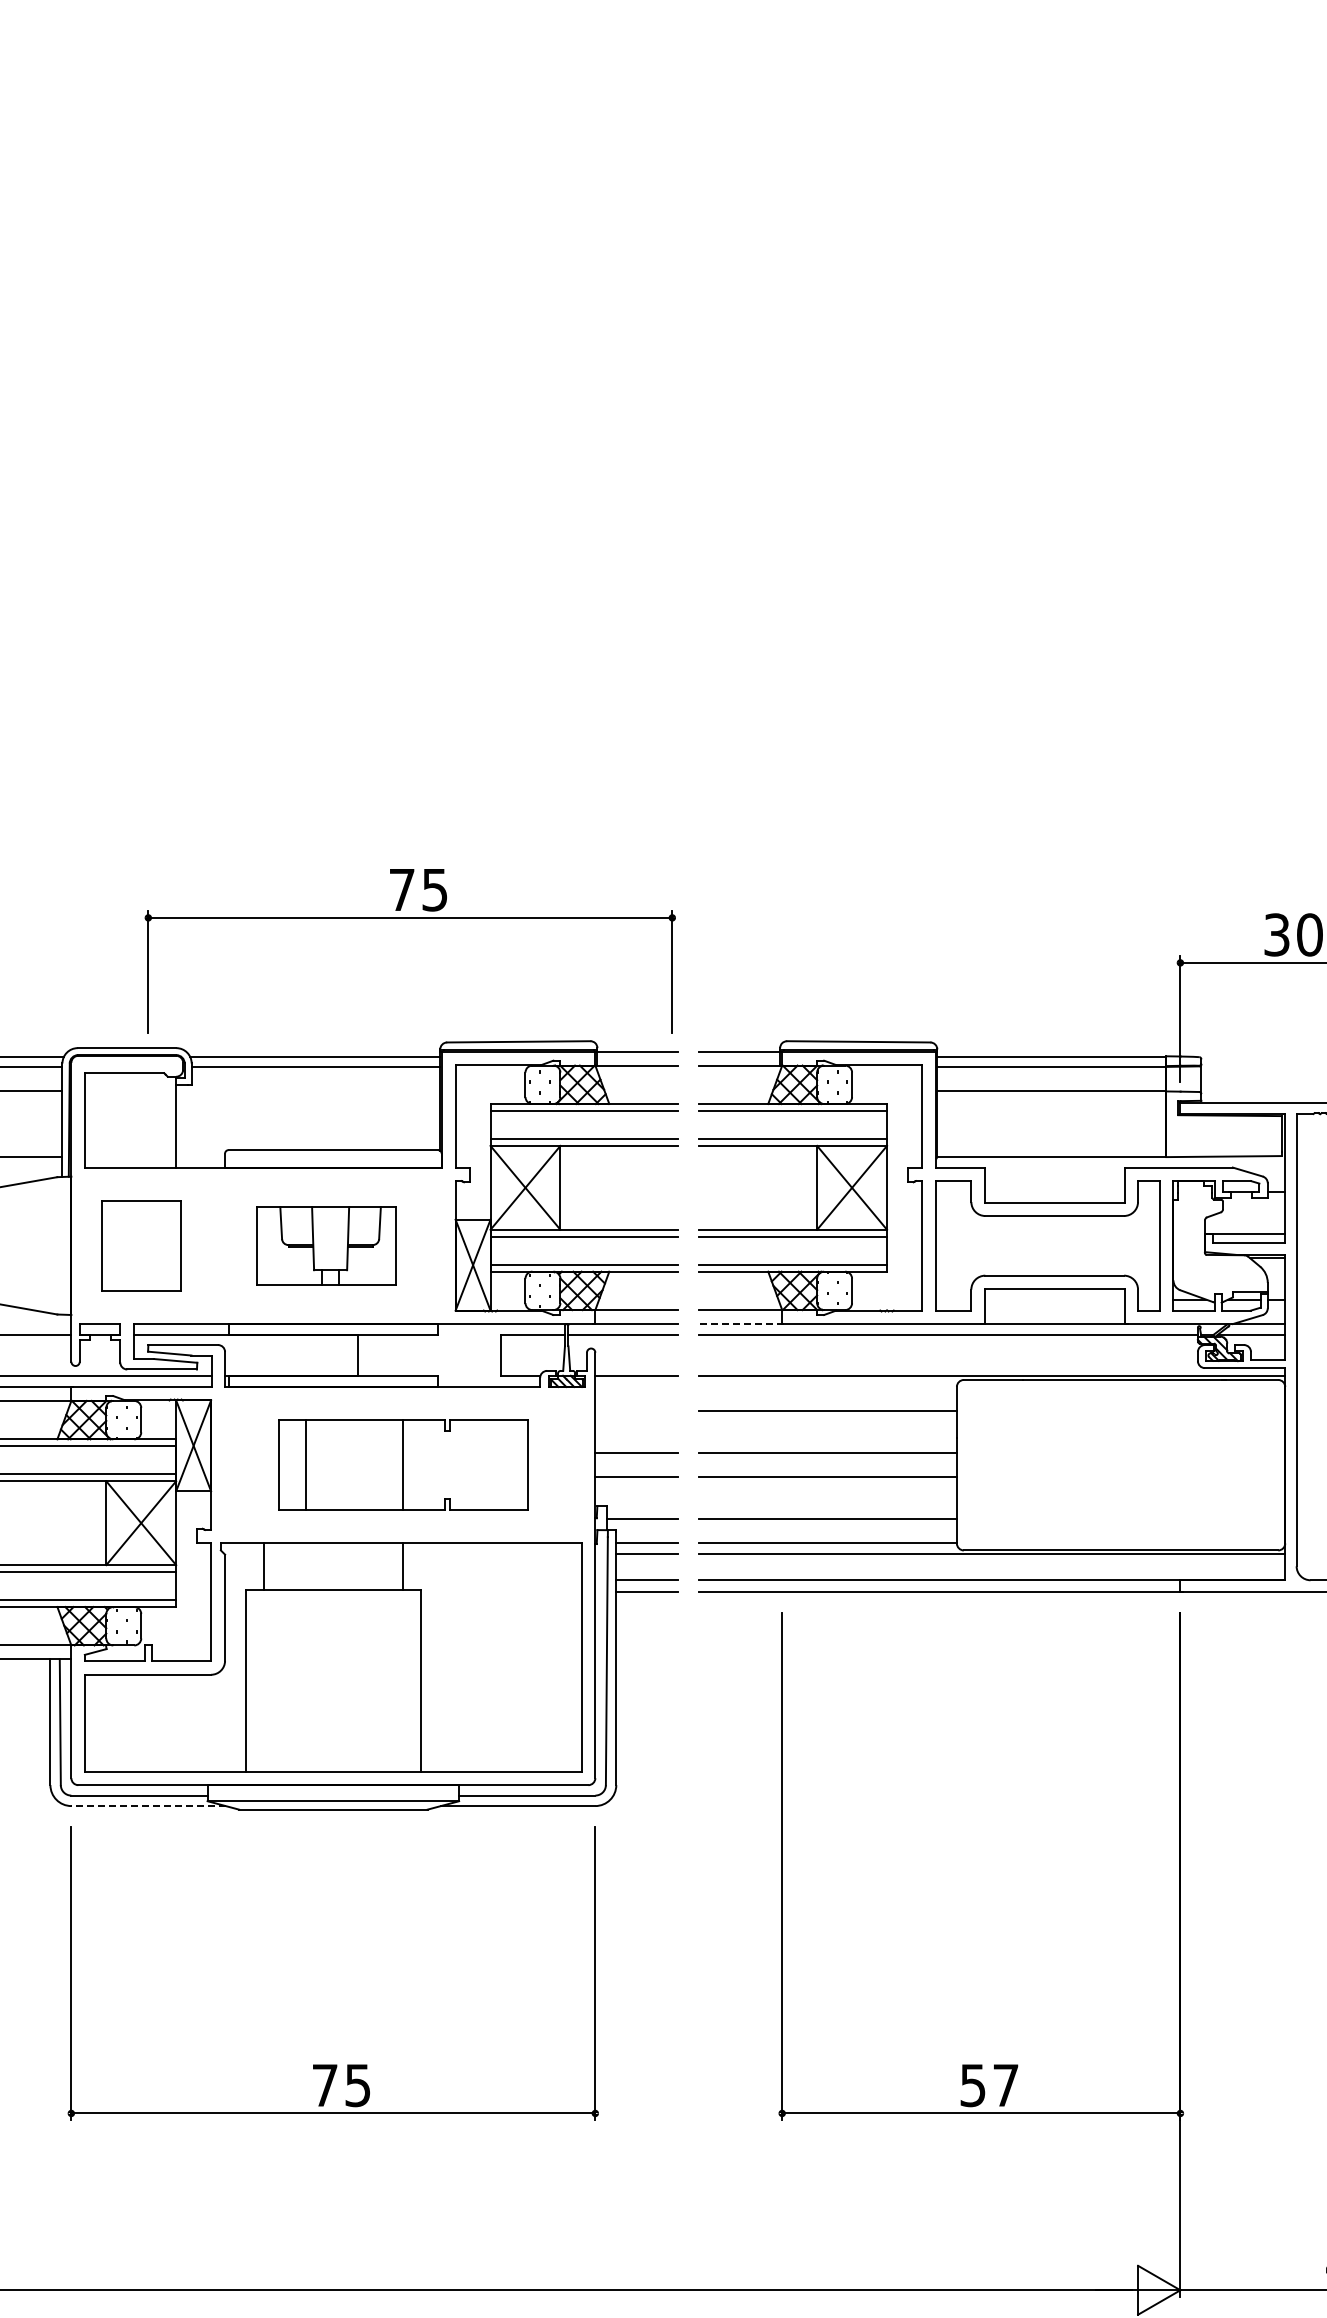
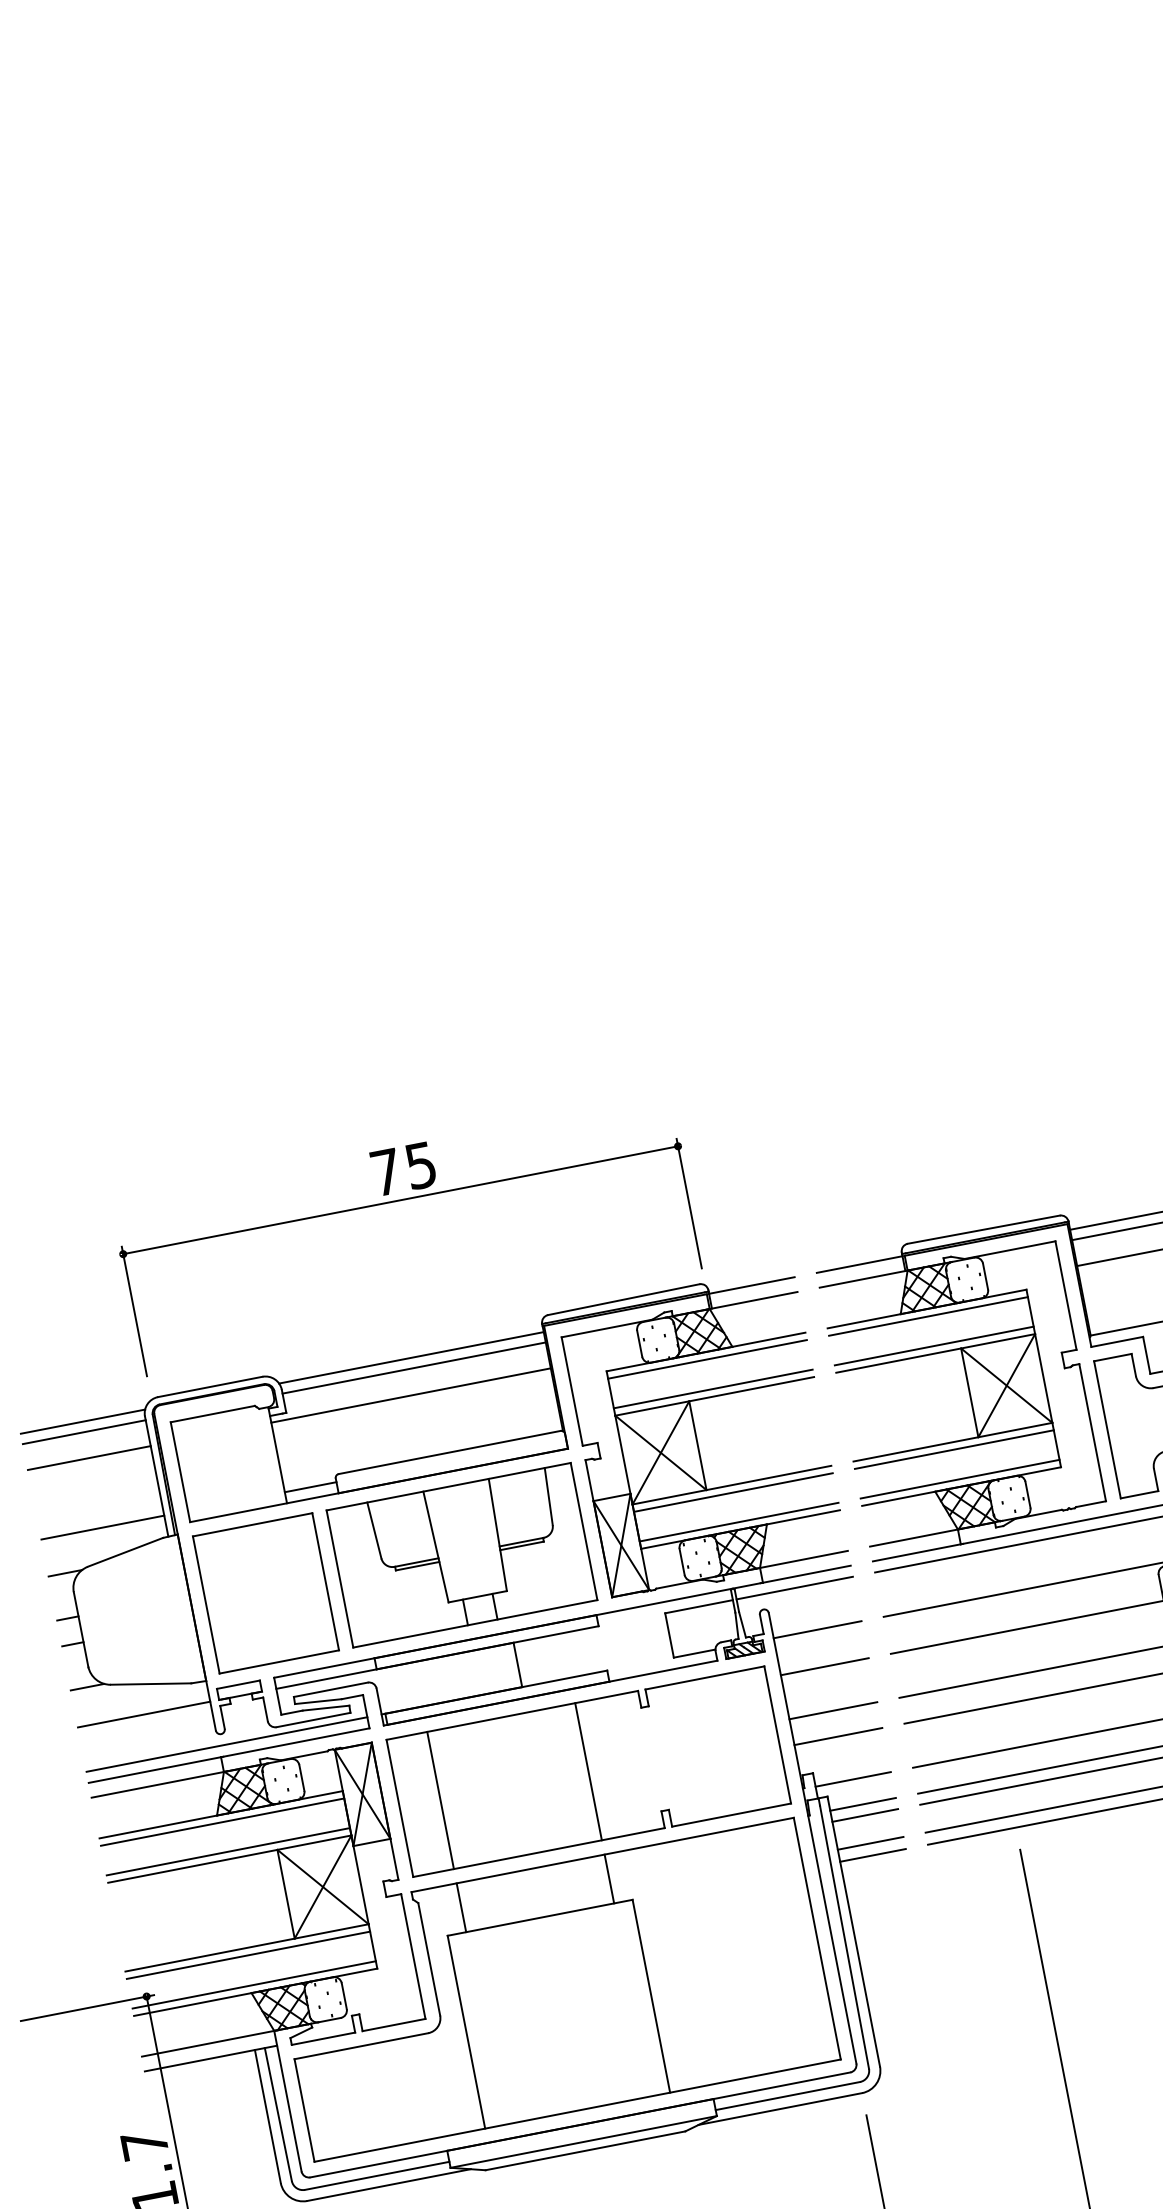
part: (409, 918) -> (399, 1201), moved
line: (308, 1091) -> (411, 1395), added
line: (200, 1157) -> (310, 1487), added
part: (141, 1245) -> (266, 1592), size x1.43
part: (326, 1245) -> (462, 1554), size x1.67
line: (741, 1324) -> (917, 1553), dashed -> solid
line: (636, 1411) -> (824, 1666), added
part: (403, 1464) -> (588, 1770), size x1.43
line: (148, 1806) -> (389, 2185), dashed -> solid

